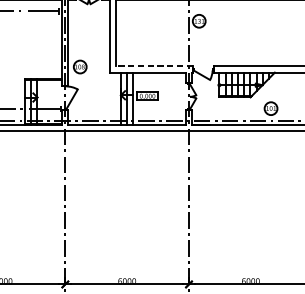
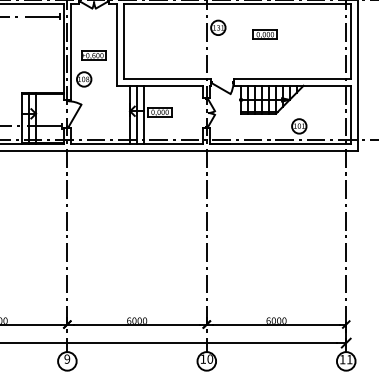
part: (240, 27) -> (264, 34), added
part: (88, 45) -> (93, 55), added
line: (154, 66) -> (167, 78), dashed -> solid

